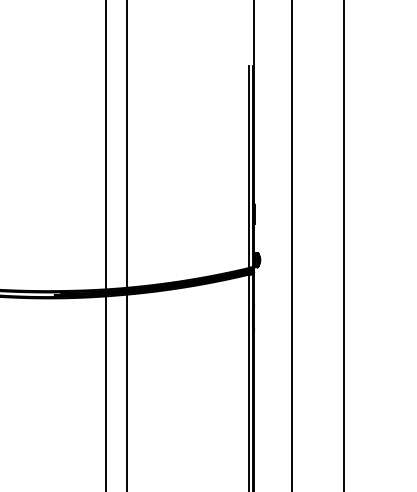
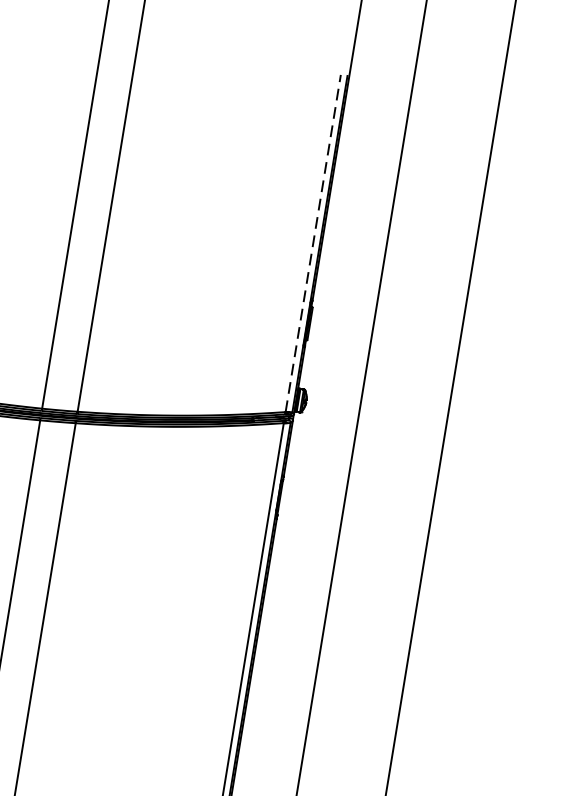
line: (248, 166) -> (312, 242), solid -> dashed

